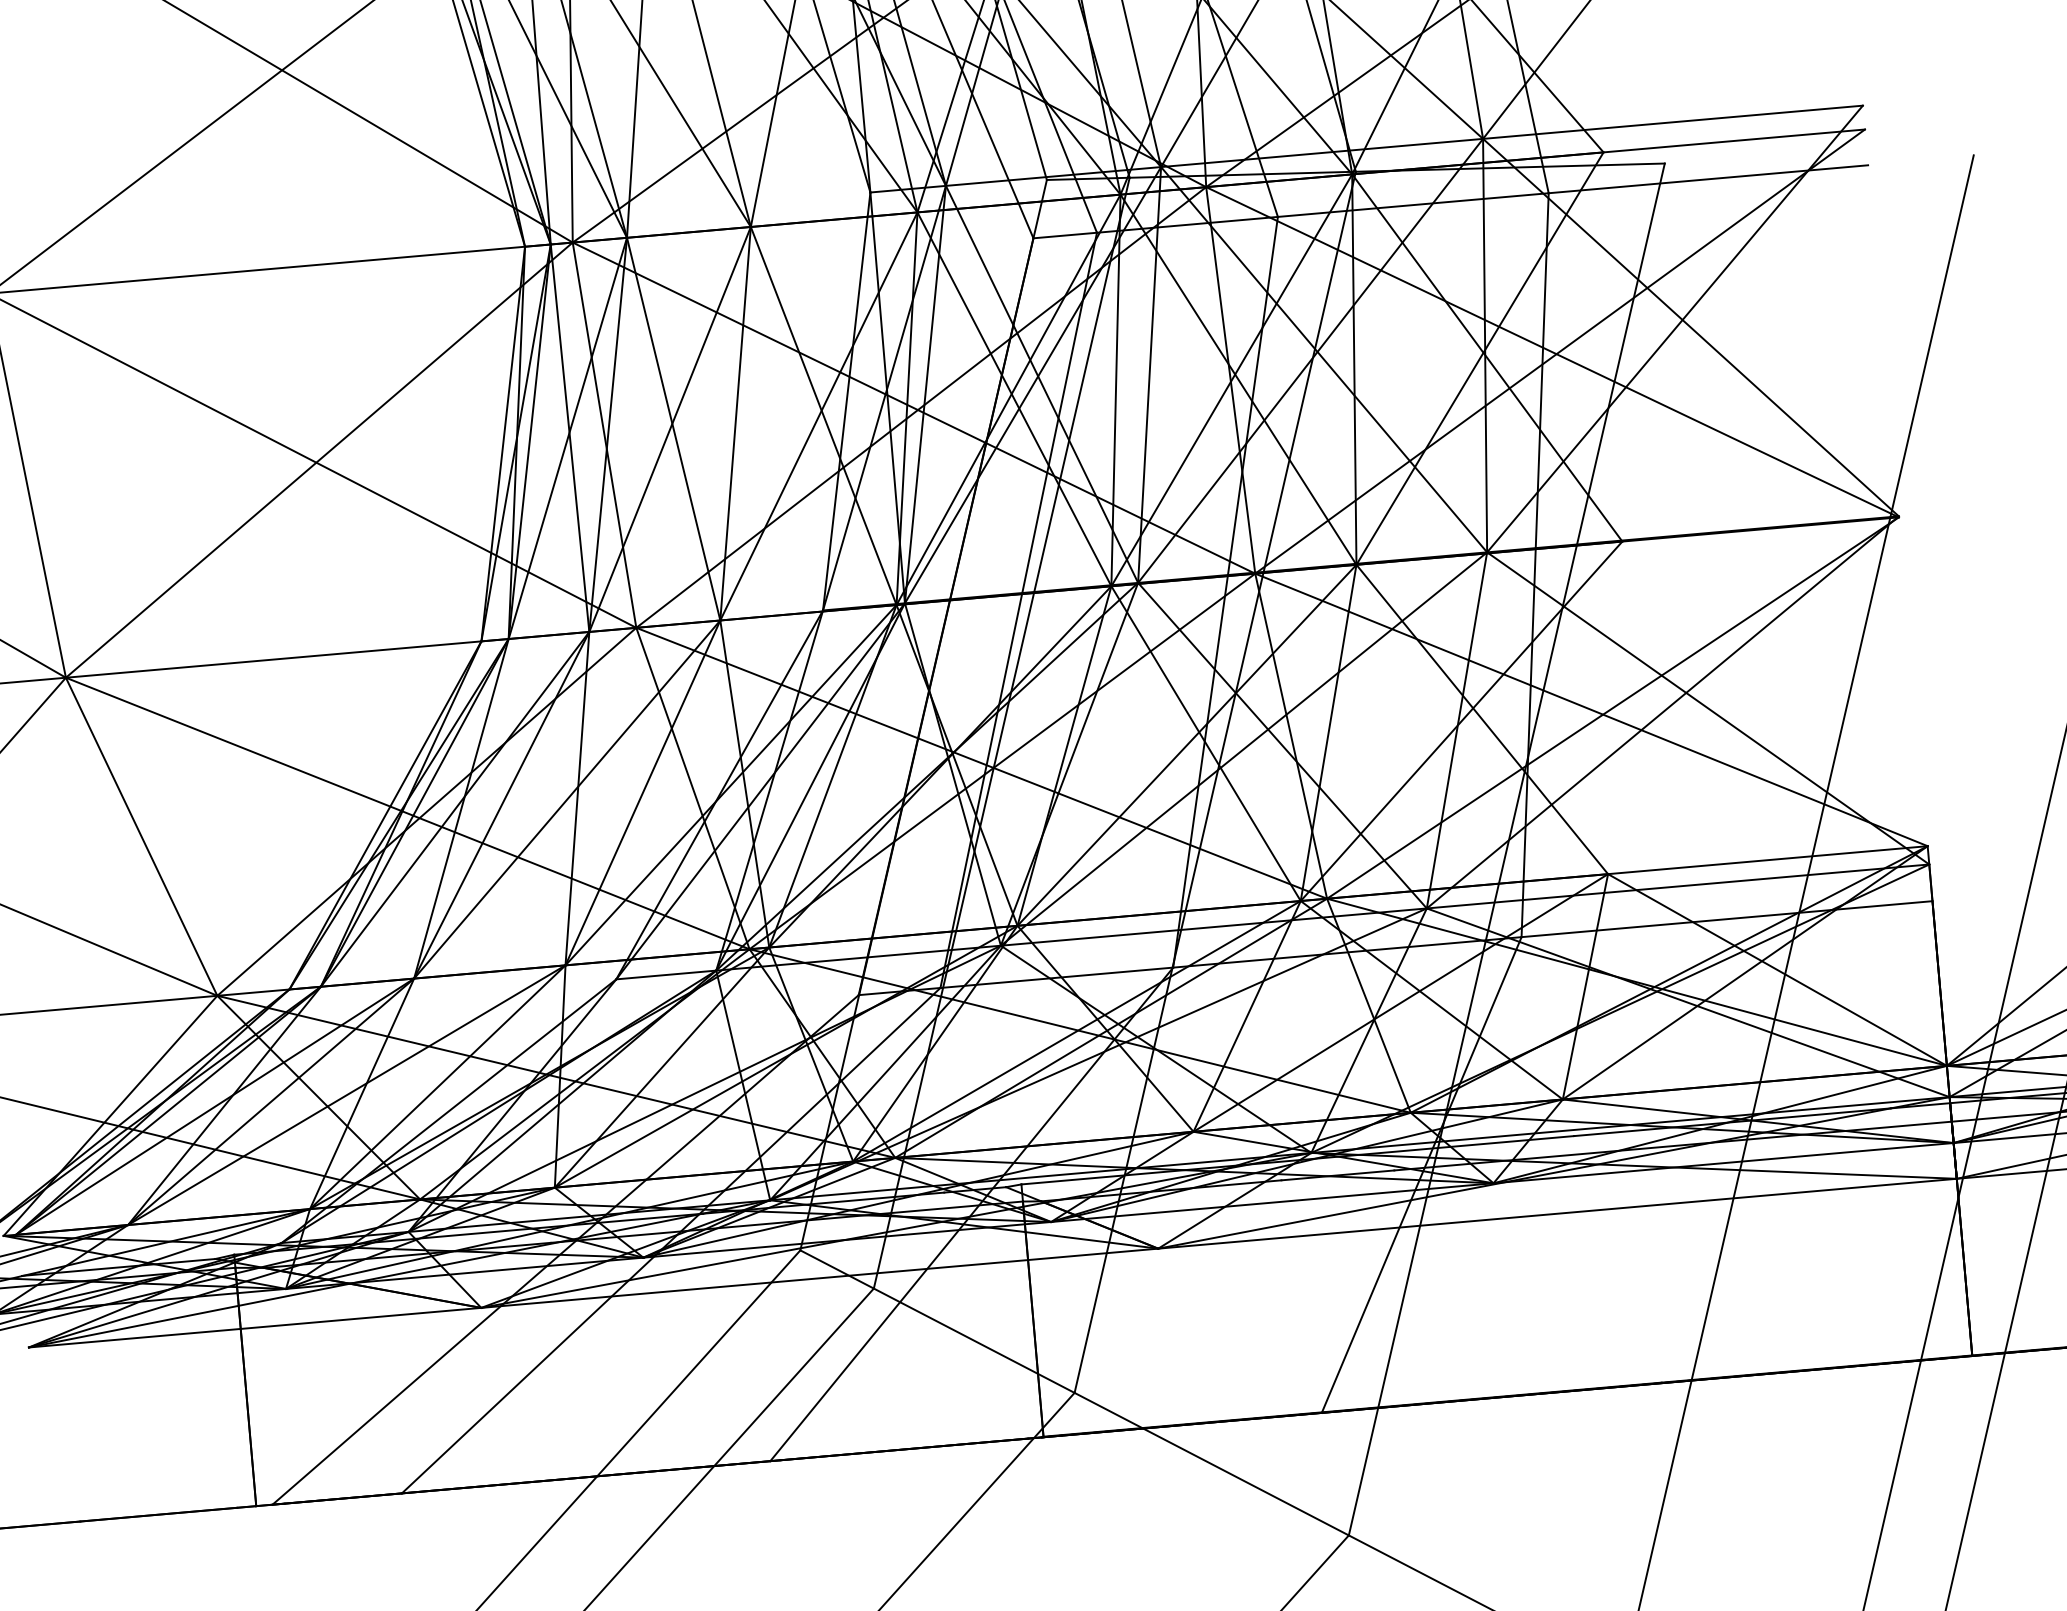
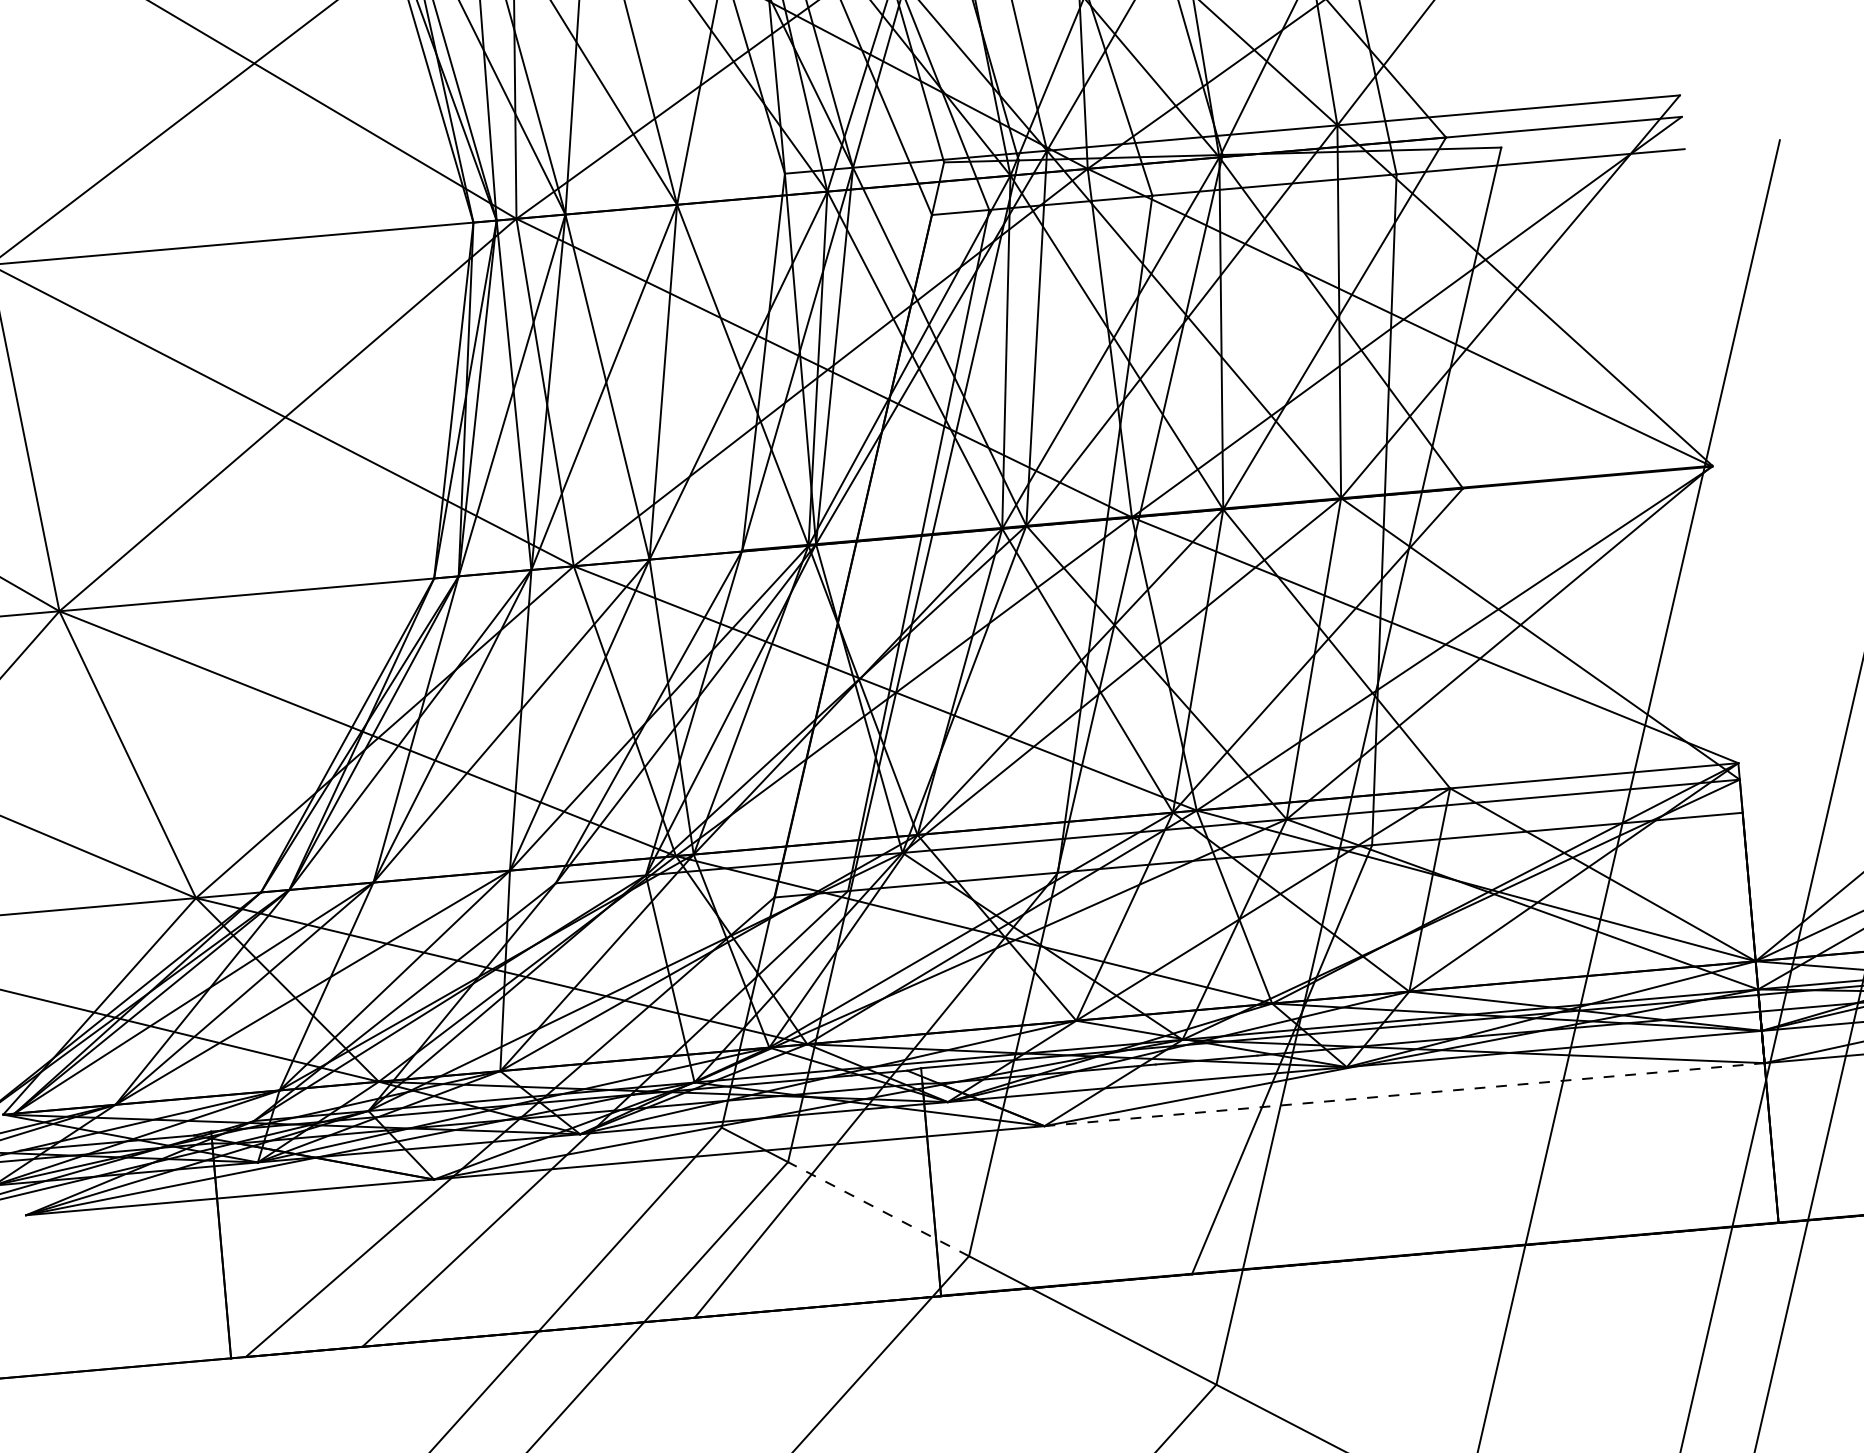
line: (1558, 1213) -> (1405, 1094), solid -> dashed
line: (974, 1339) -> (878, 1208), solid -> dashed

